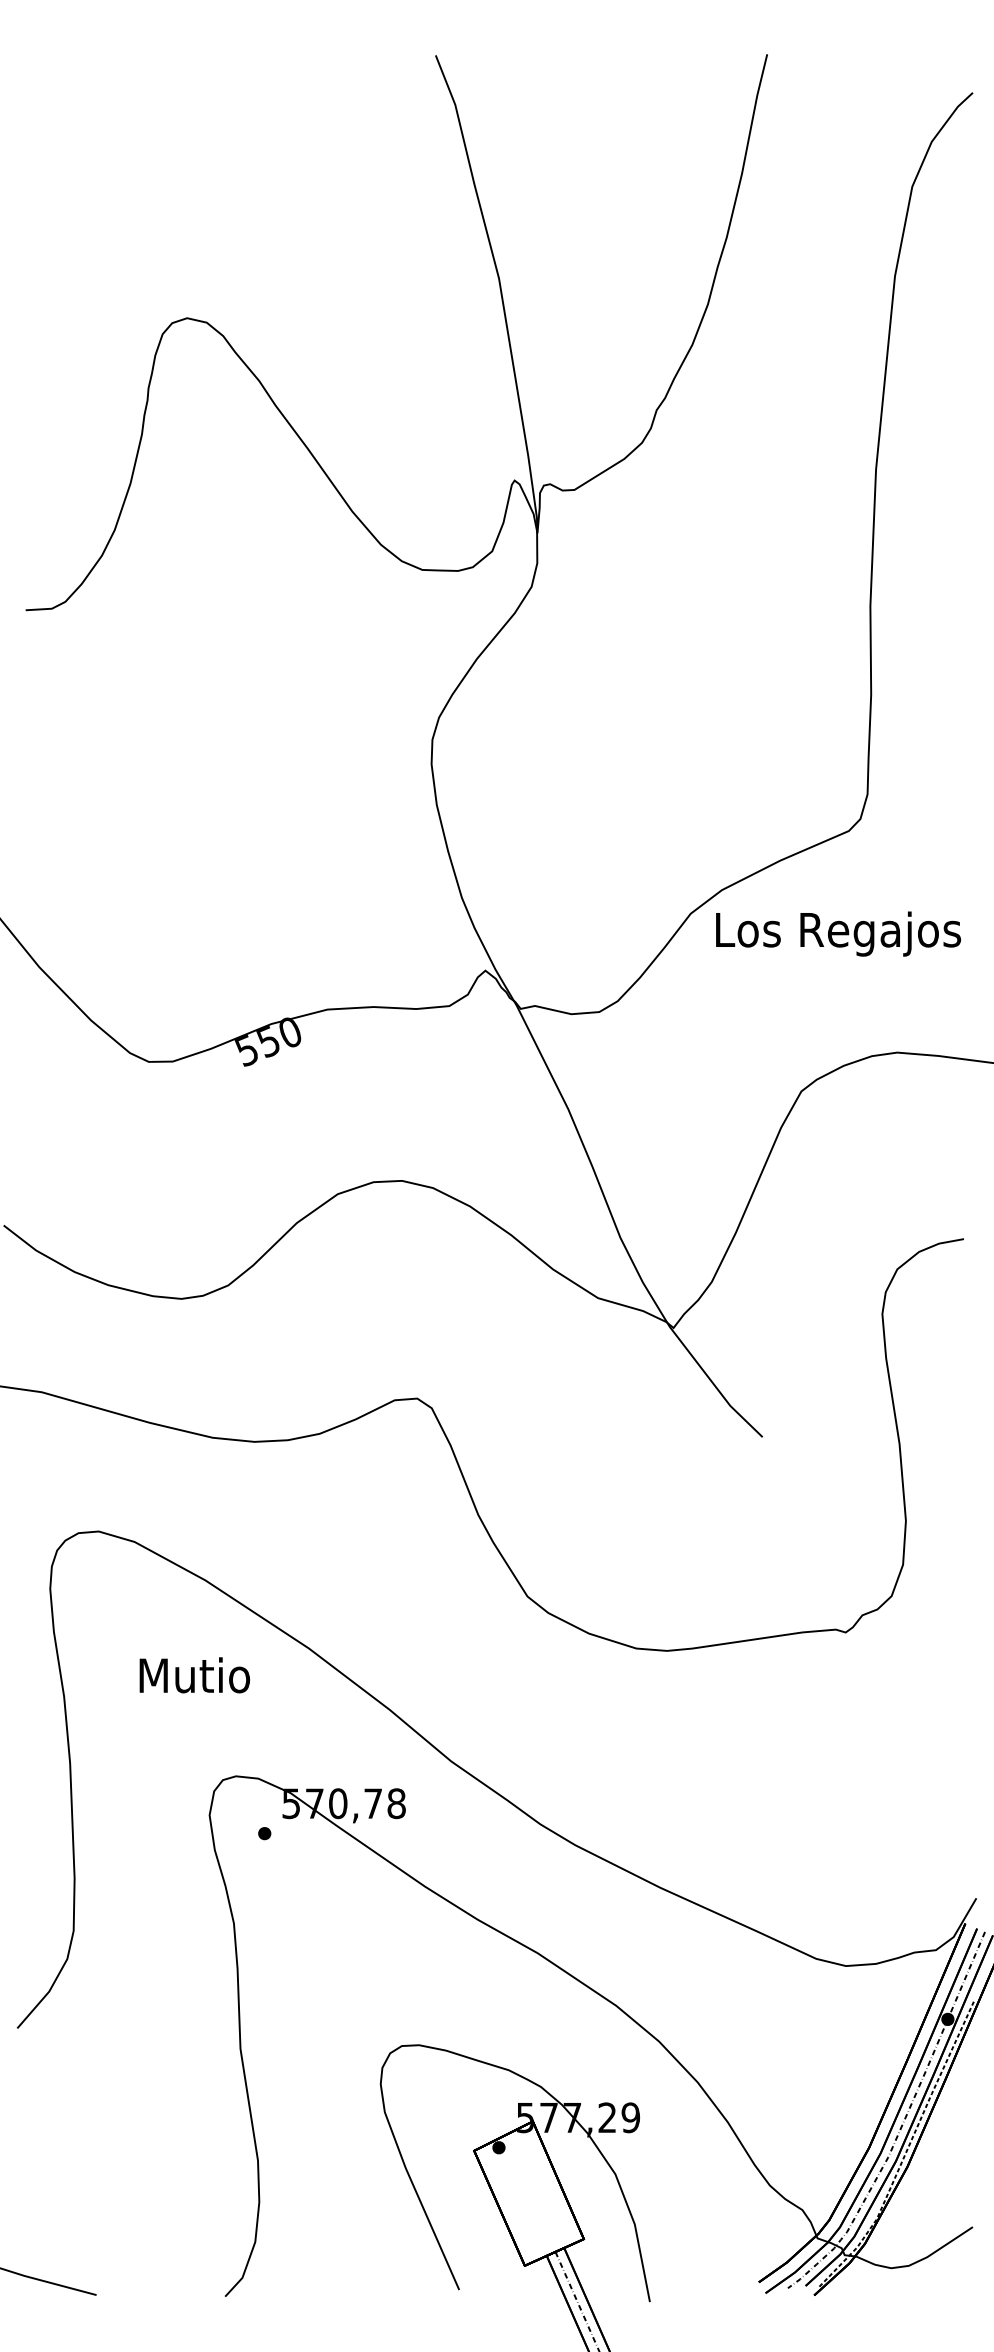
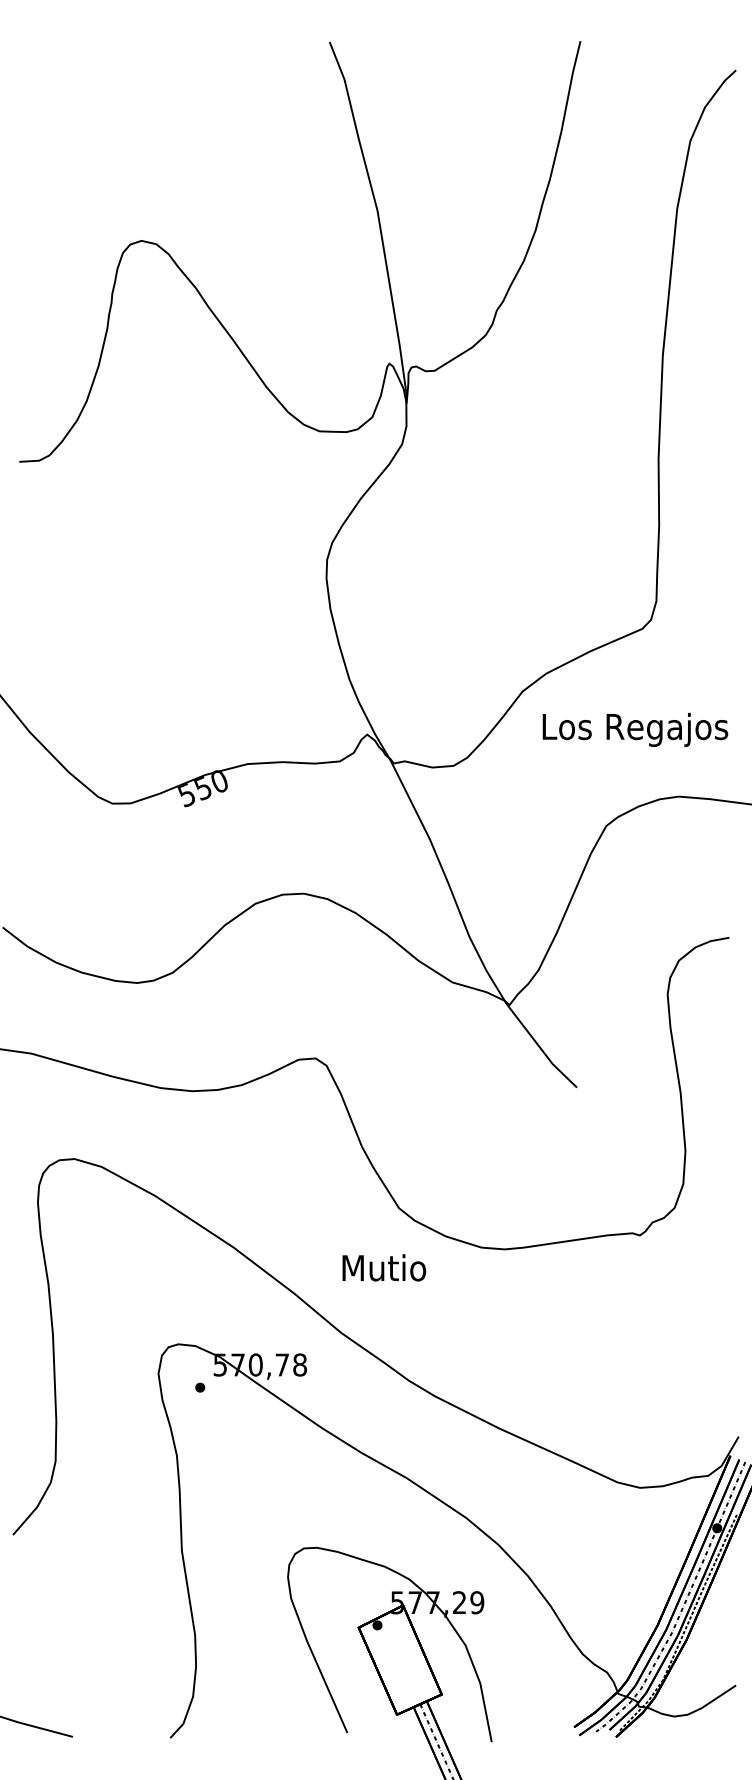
text: (838, 933) -> (635, 729), moved
text: (195, 1674) -> (384, 1267), moved

